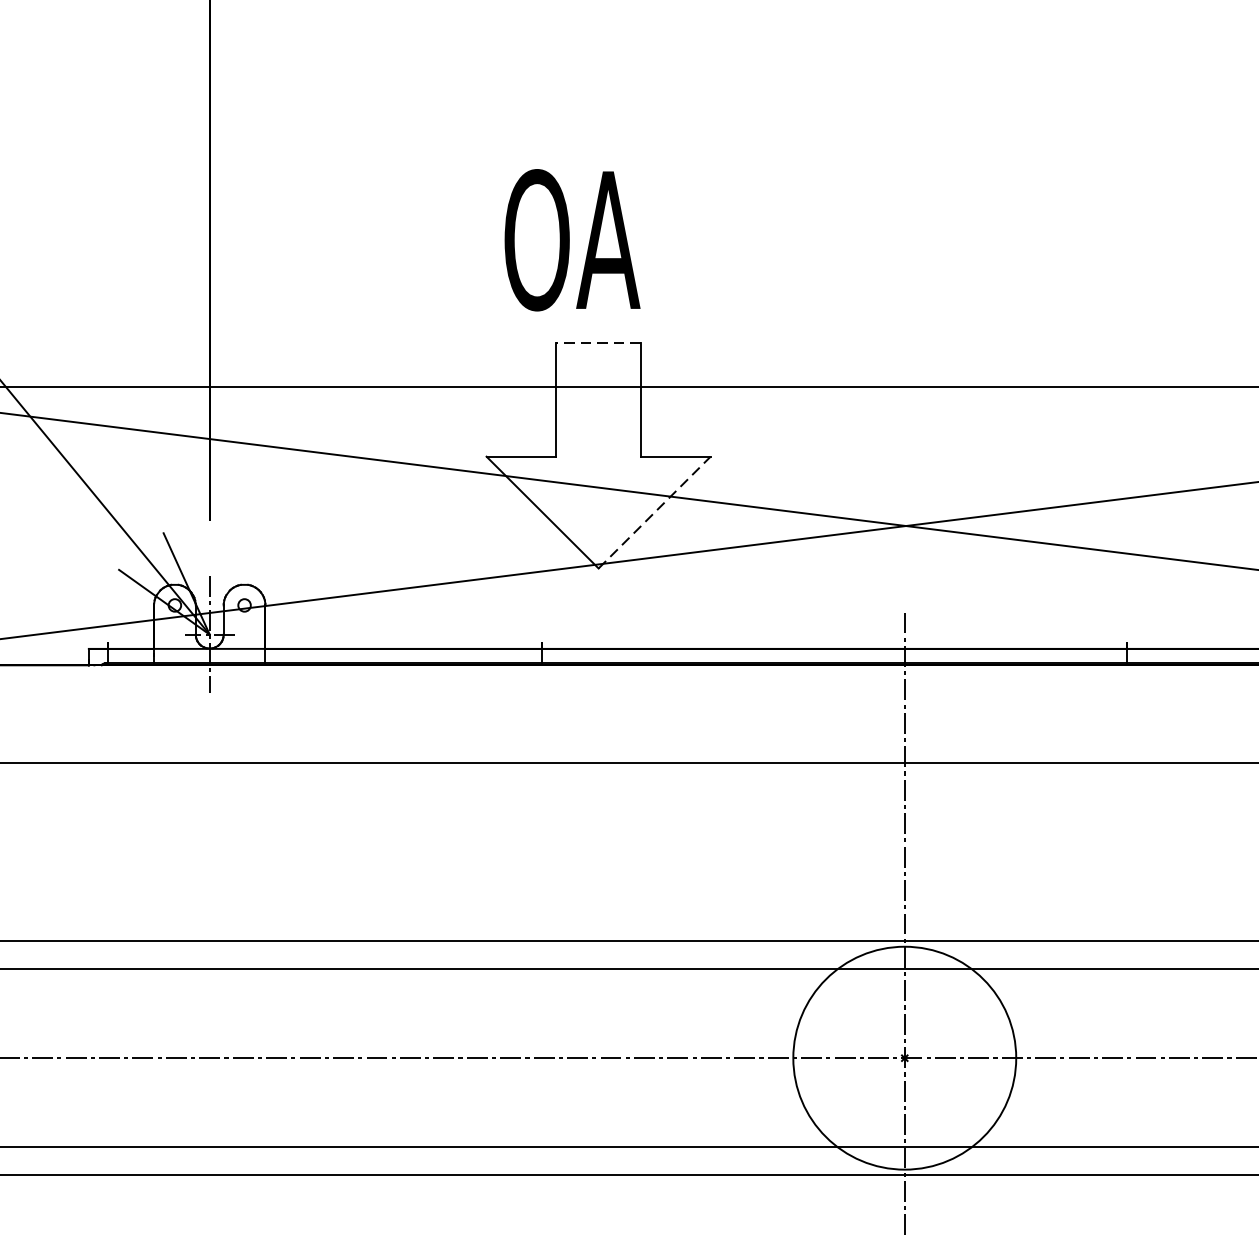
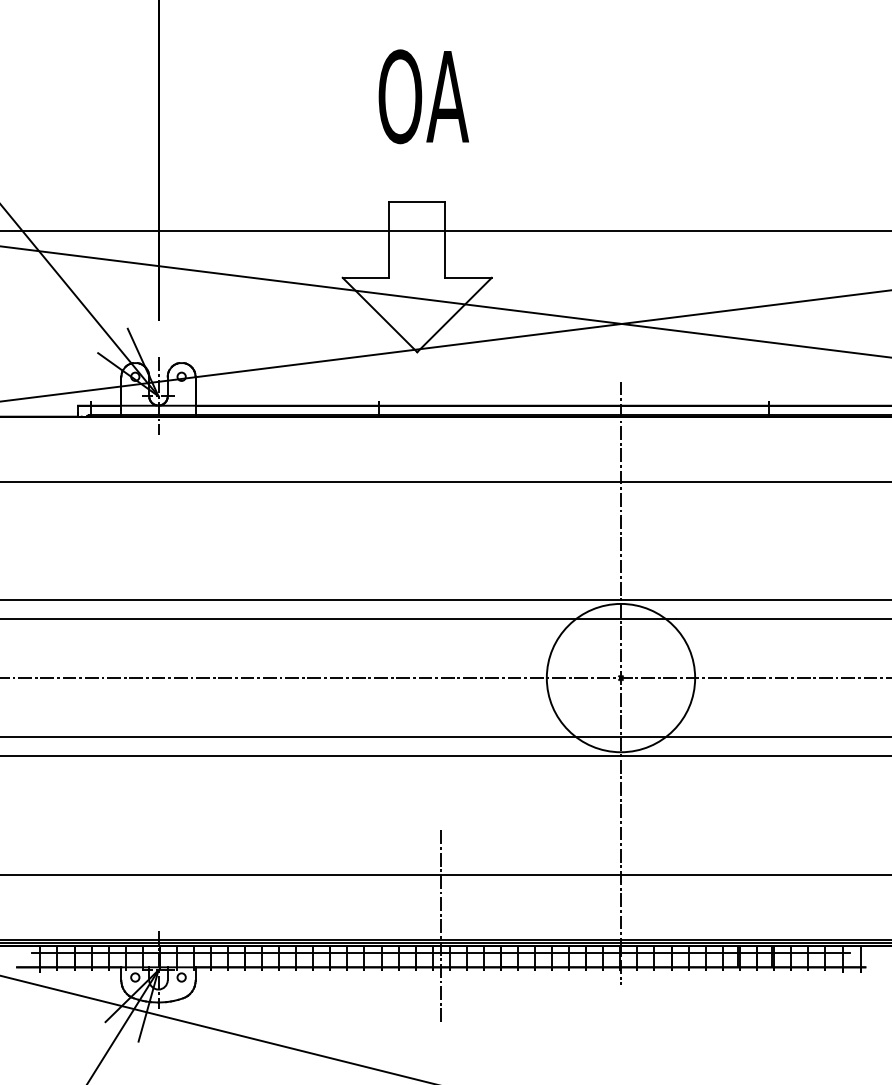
text: (571, 239) -> (423, 96), moved
line: (597, 343) -> (416, 202), dashed -> solid
line: (654, 513) -> (454, 315), dashed -> solid

